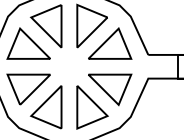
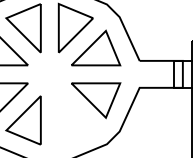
part: (92, 107) -> (76, 120), removed

